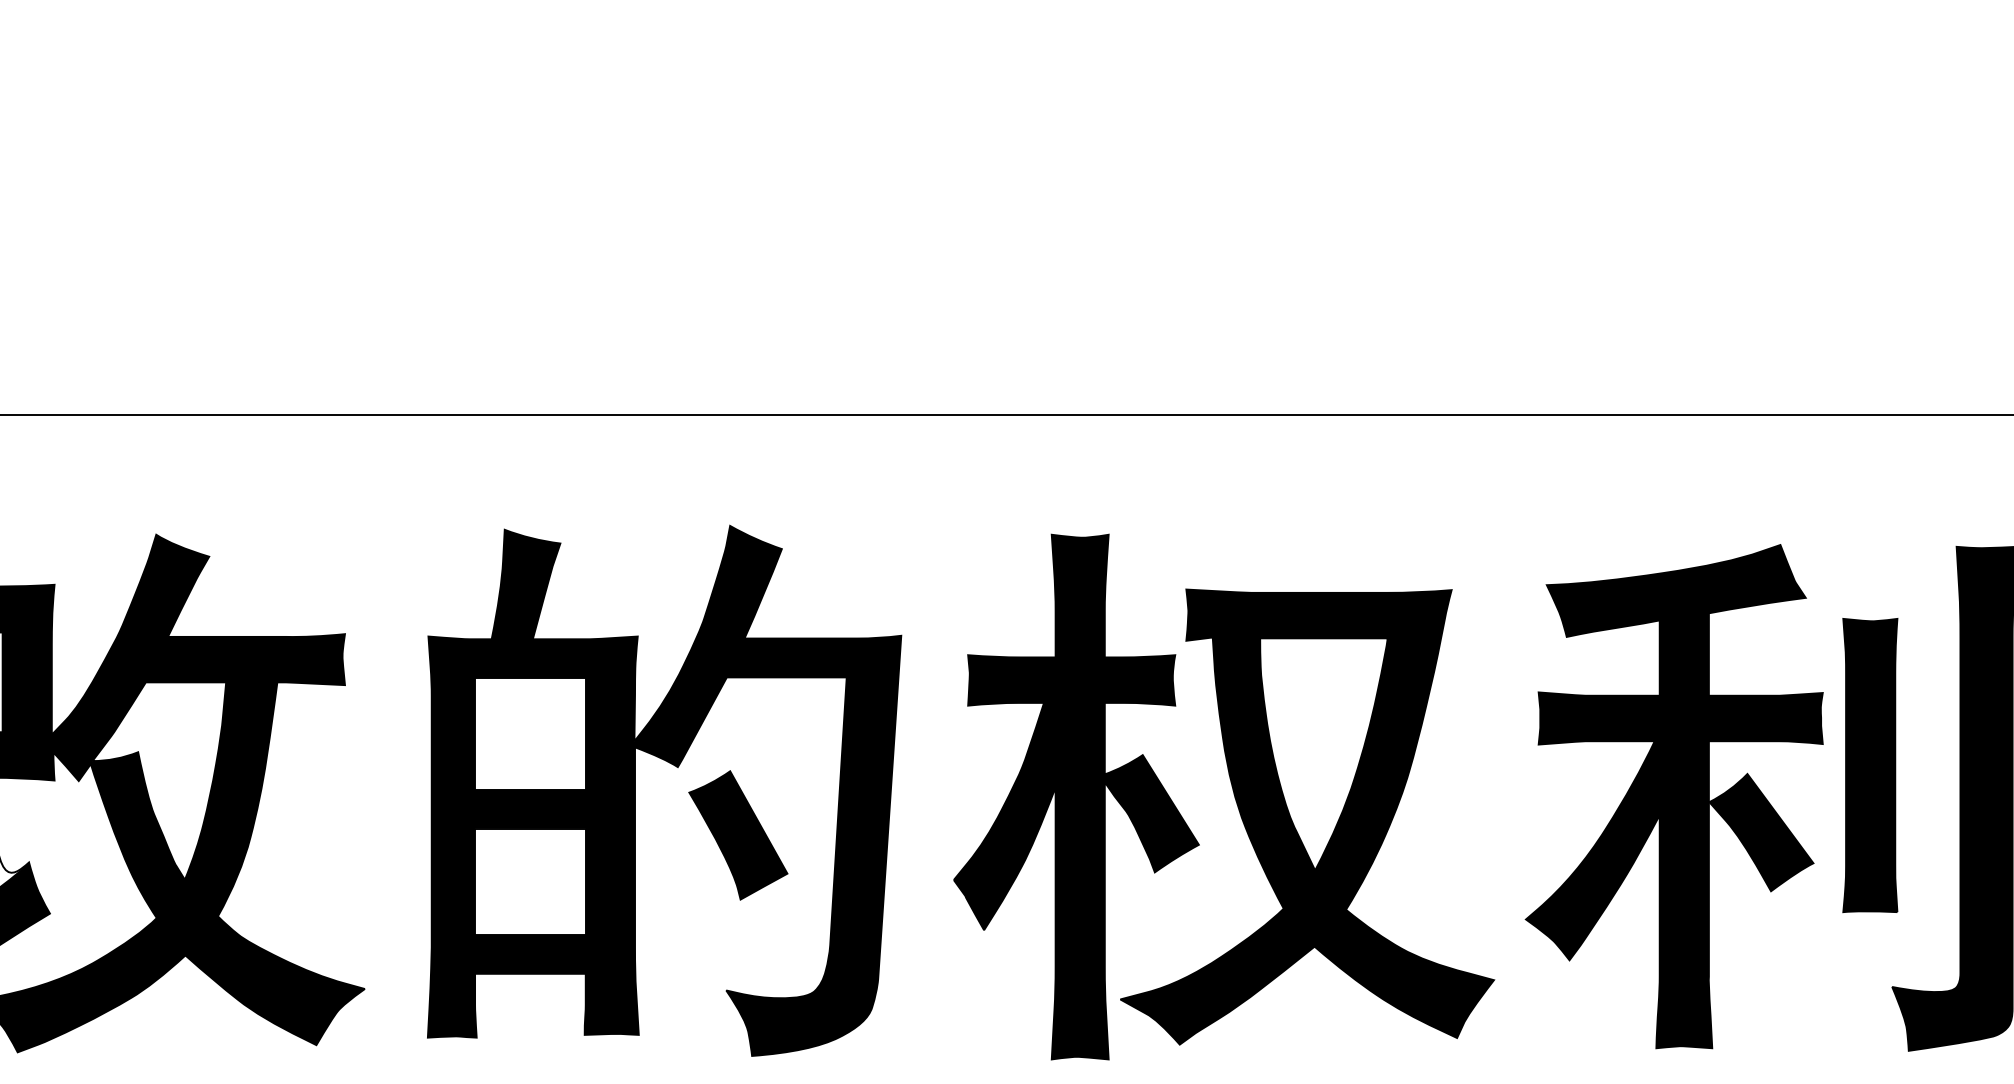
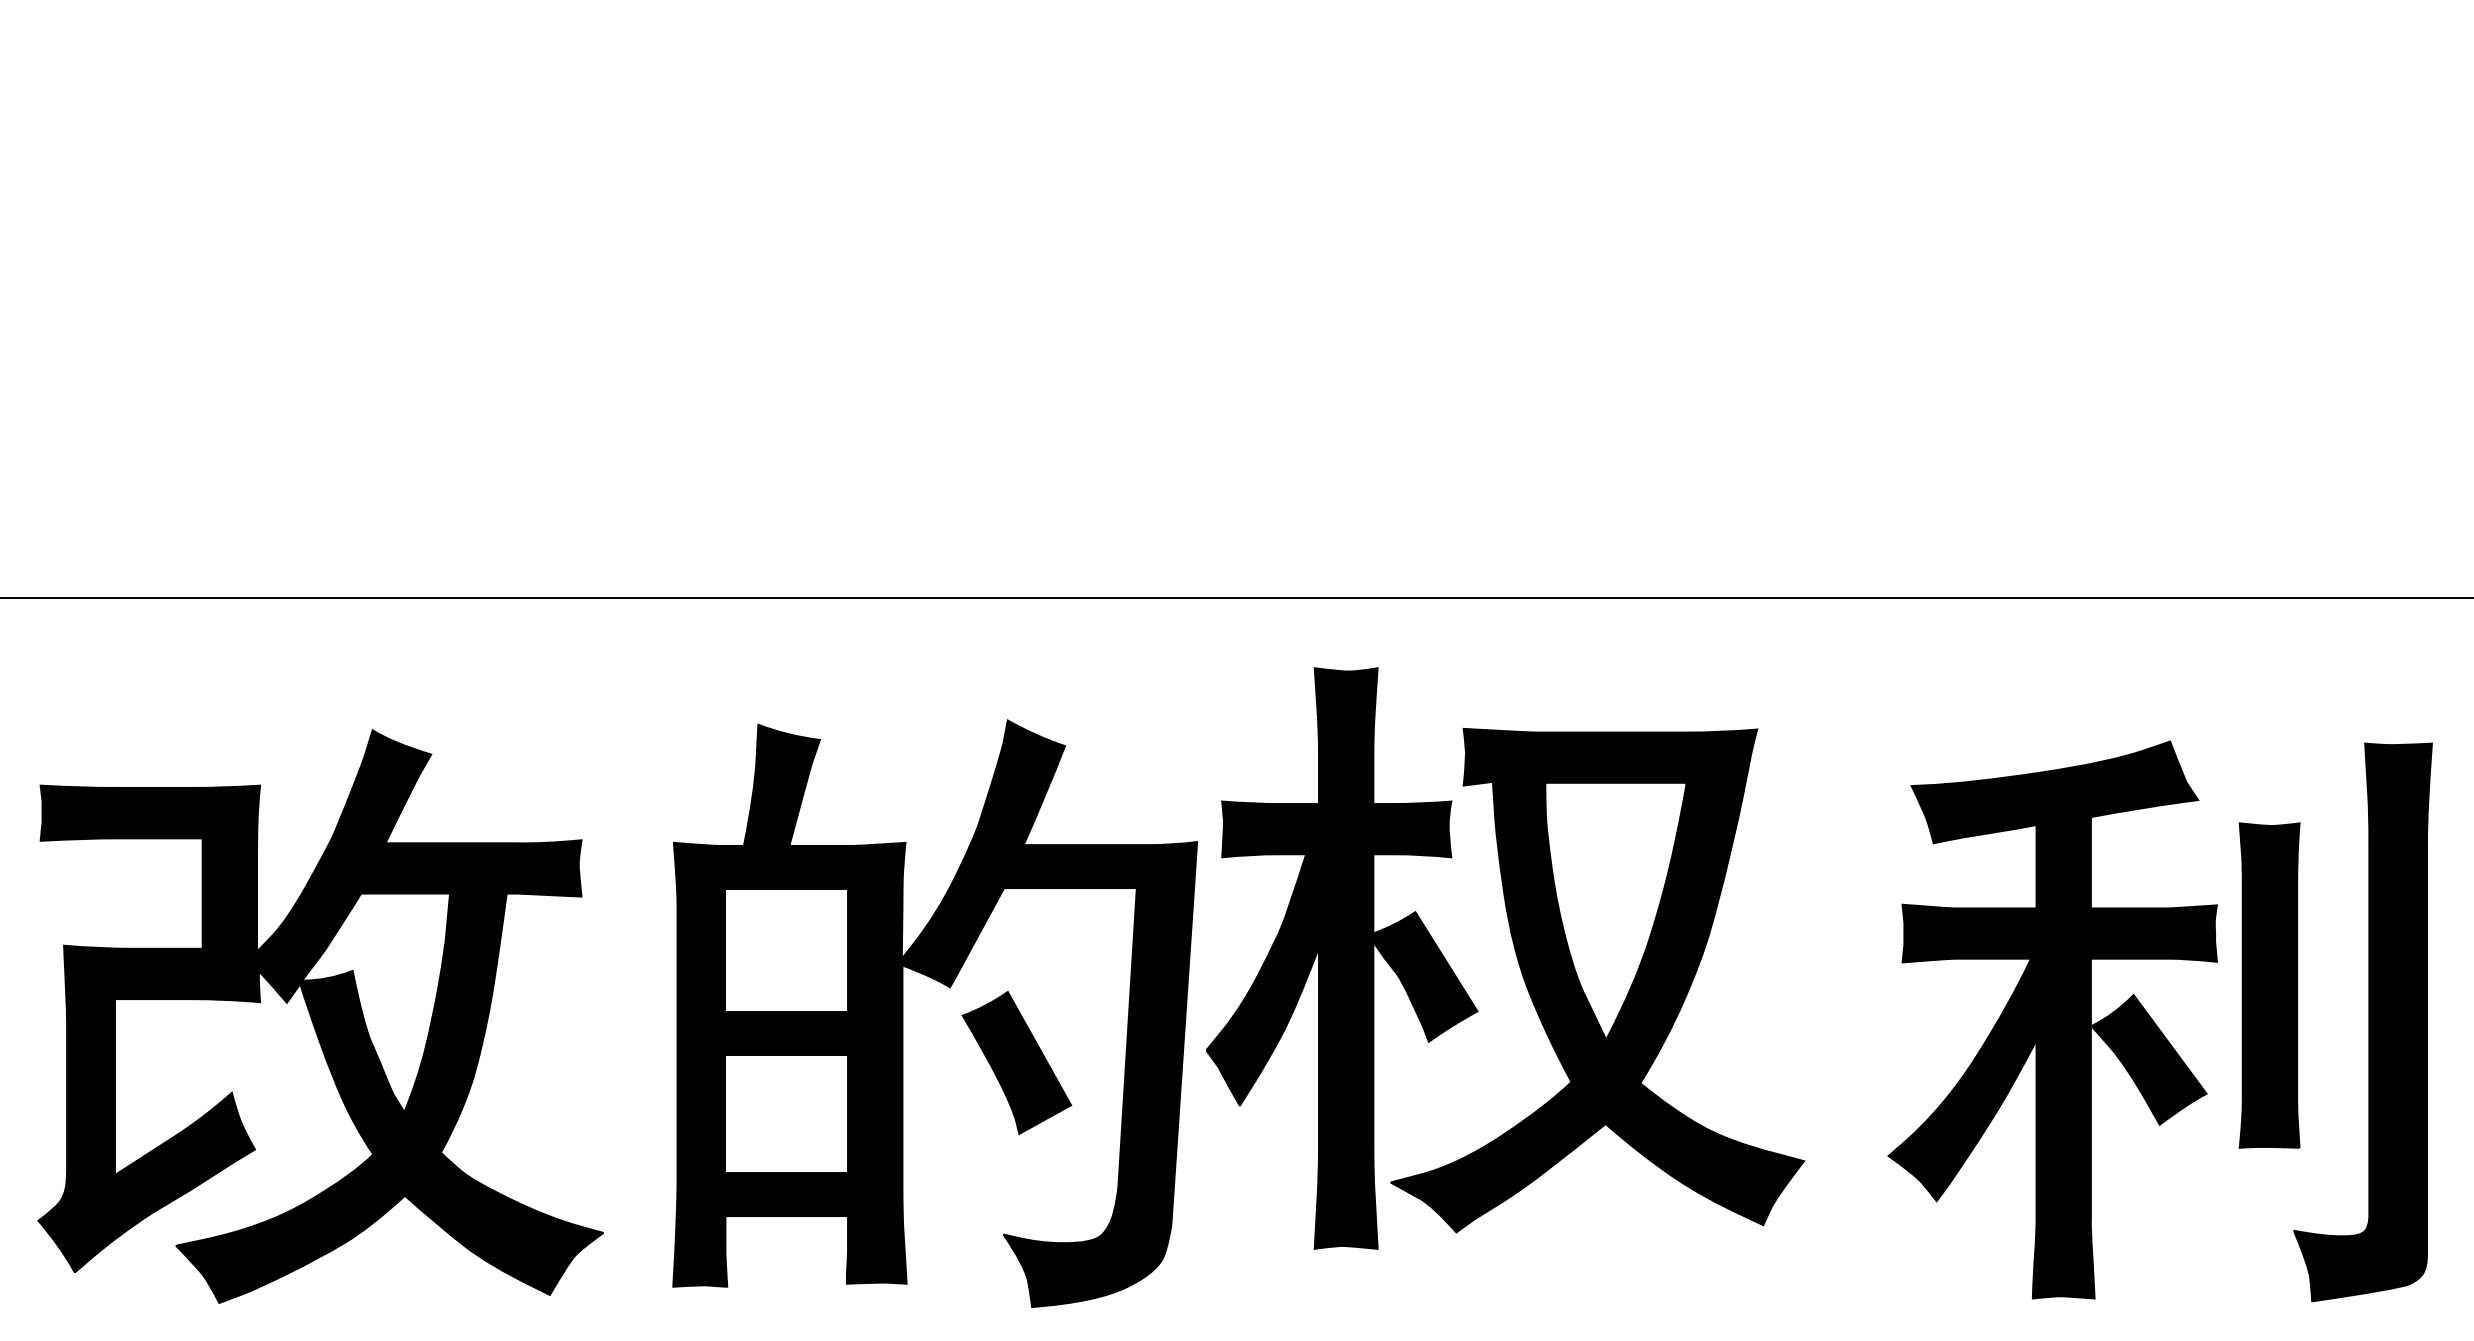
part: (1233, 793) -> (1515, 954), moved

